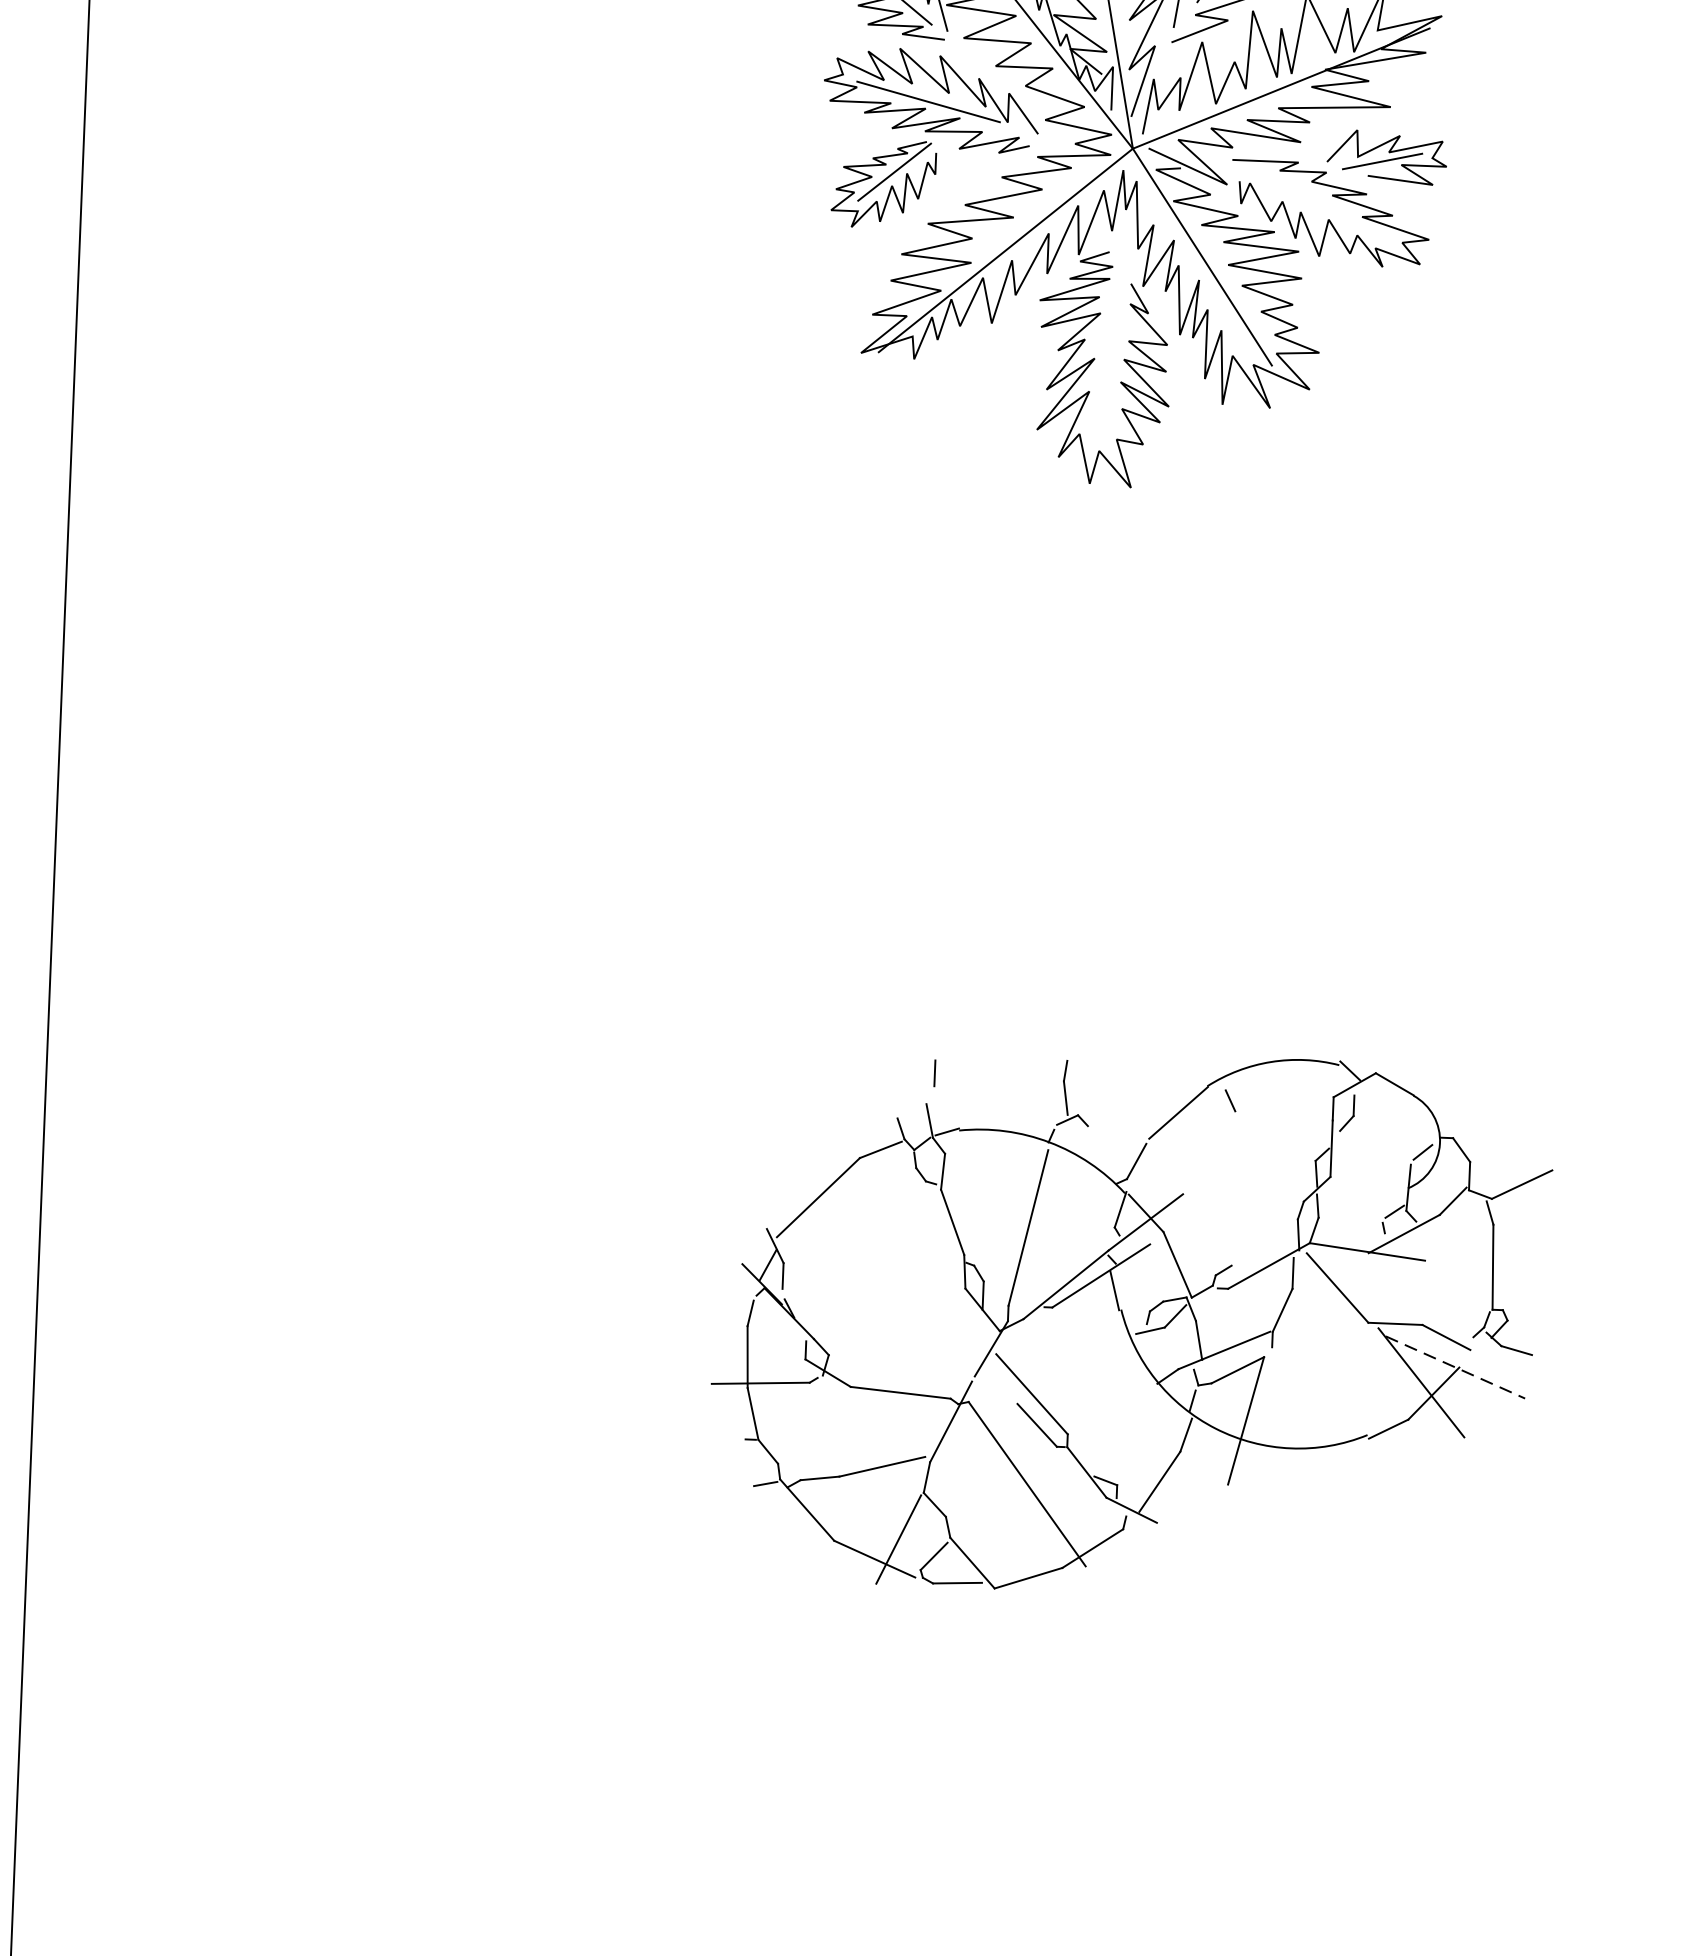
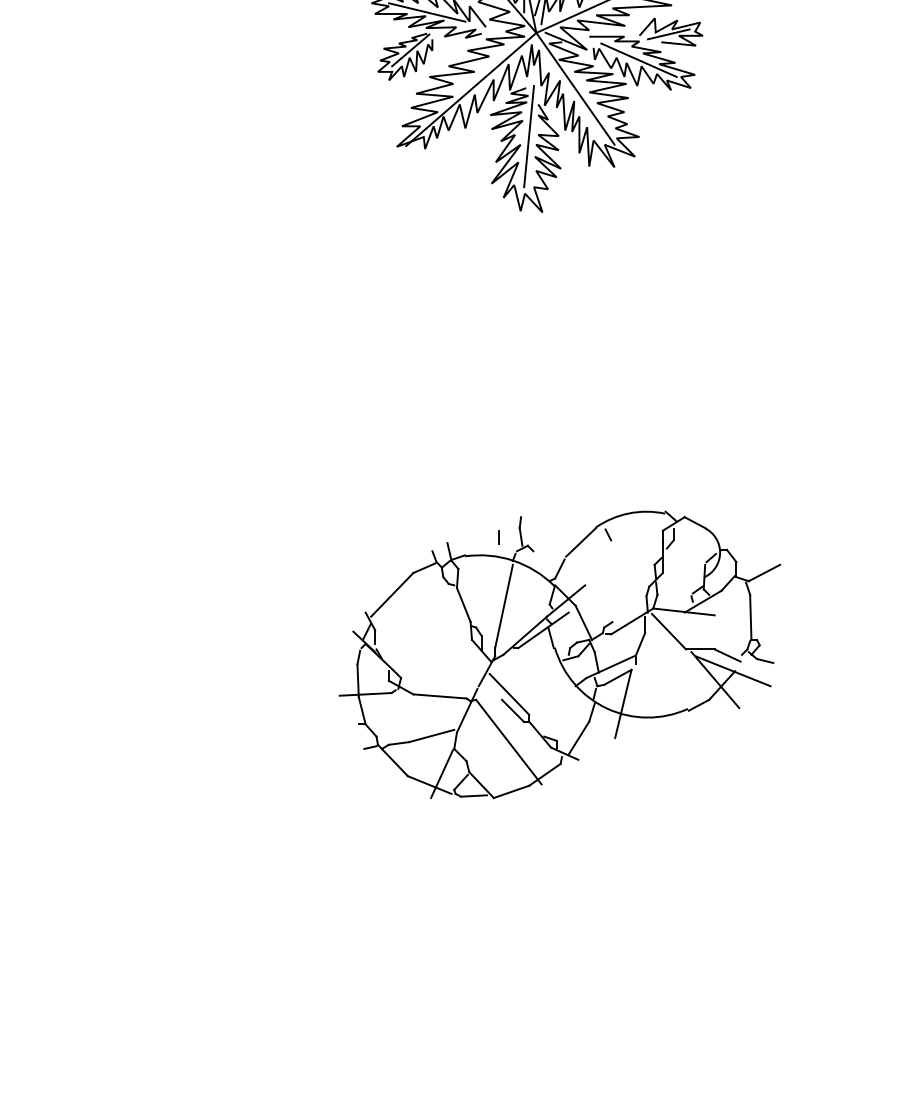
line: (1323, 206) -> (638, 59), added
line: (1112, 343) -> (529, 136), added
line: (933, 1073) -> (498, 537), moved
line: (1456, 1367) -> (733, 671), dashed -> solid

